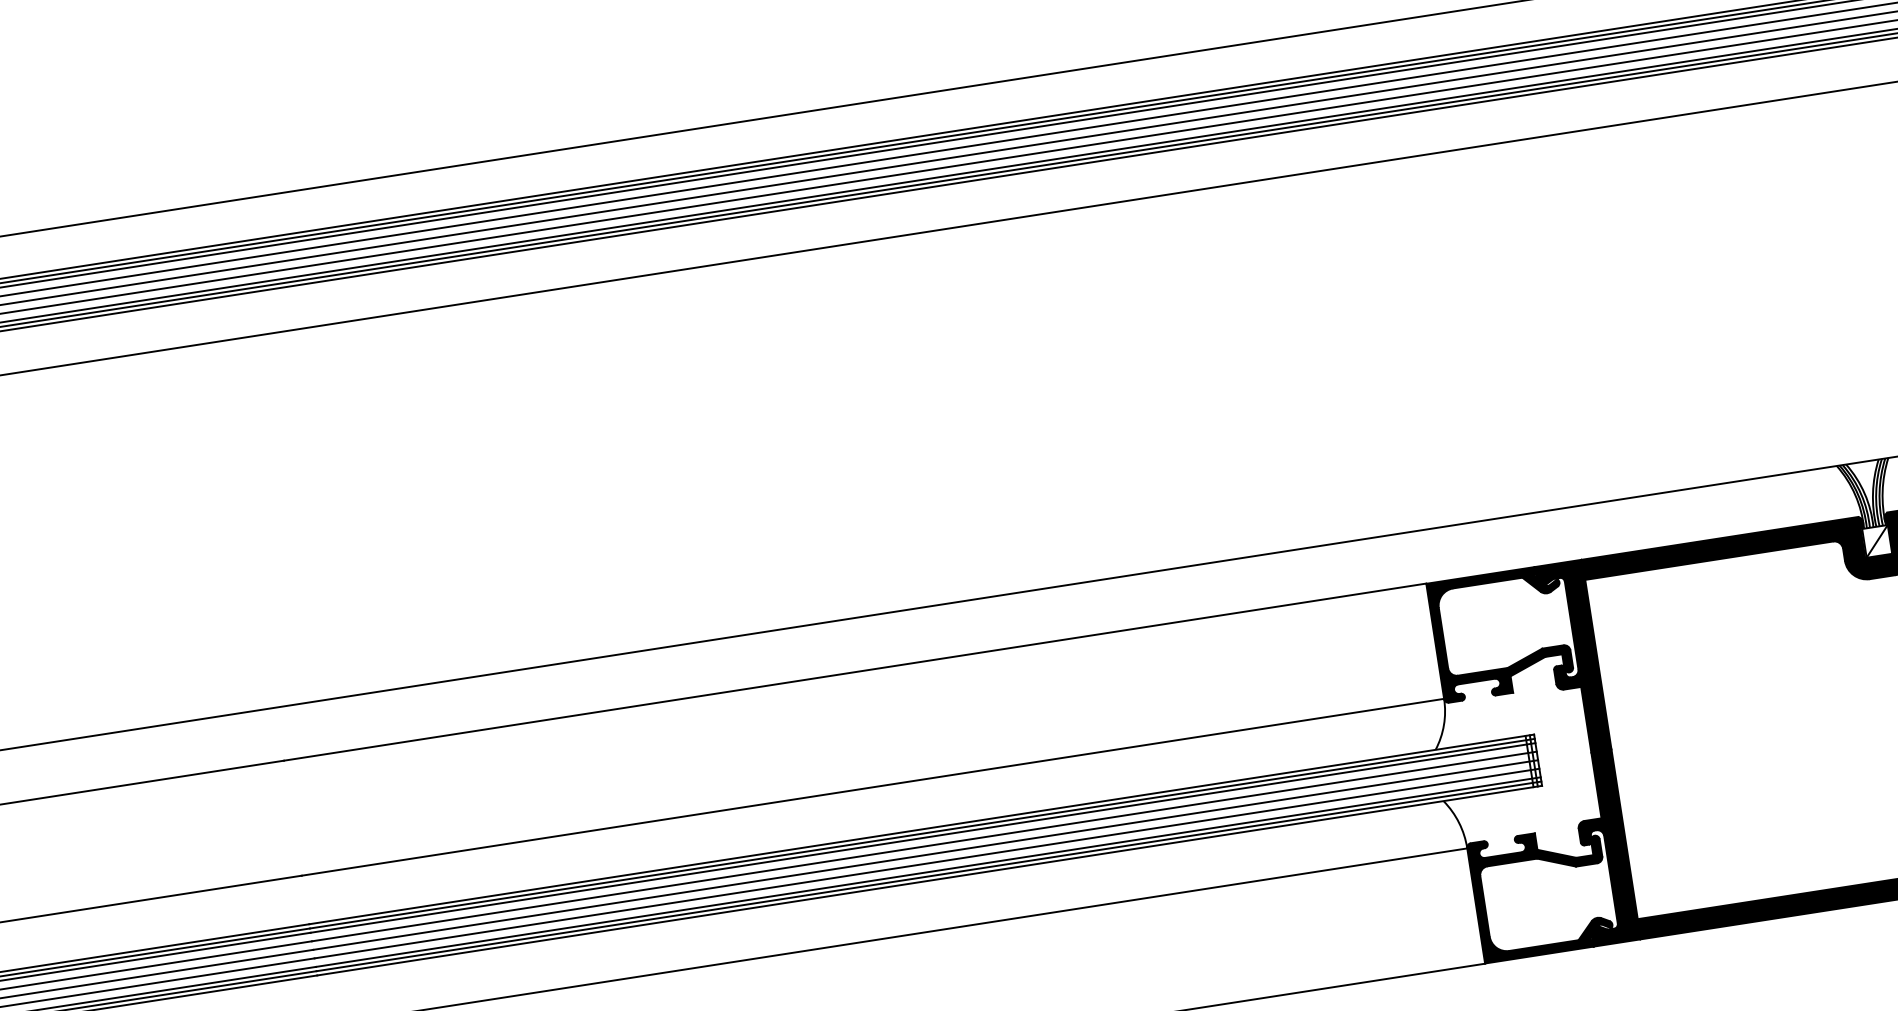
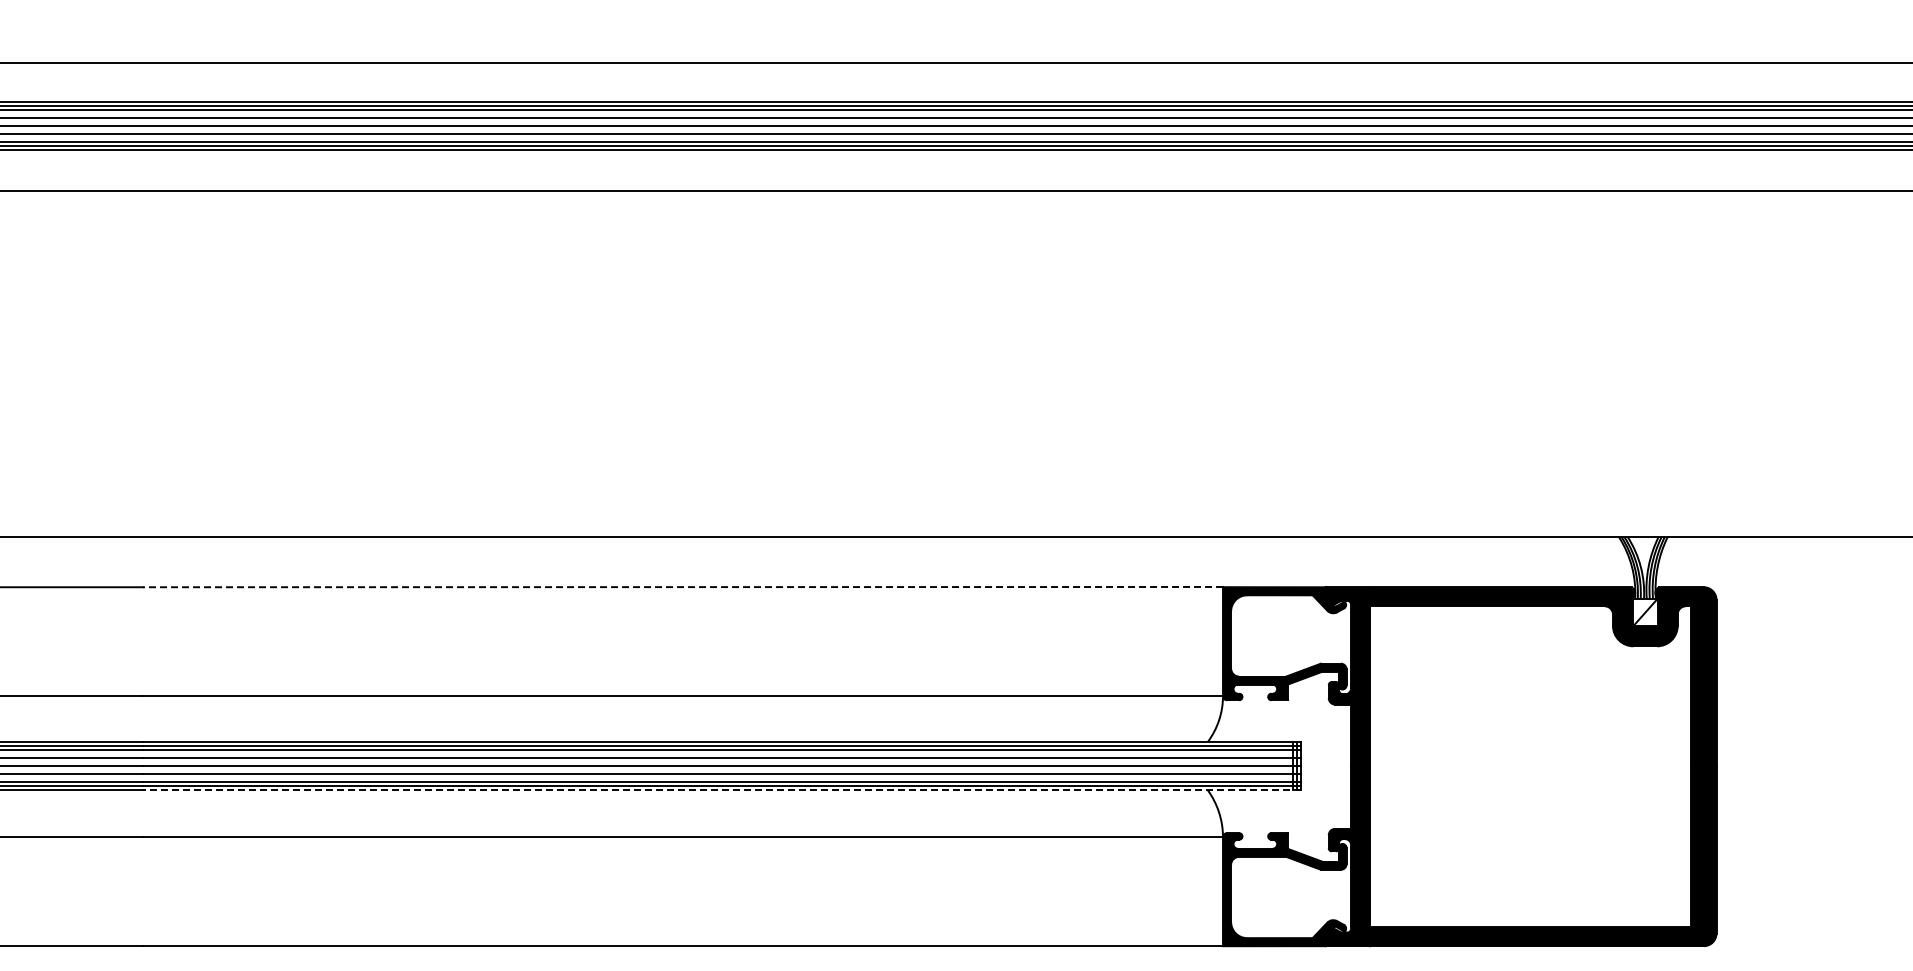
line: (854, 672) -> (682, 587), solid -> dashed
line: (929, 880) -> (721, 790), solid -> dashed

